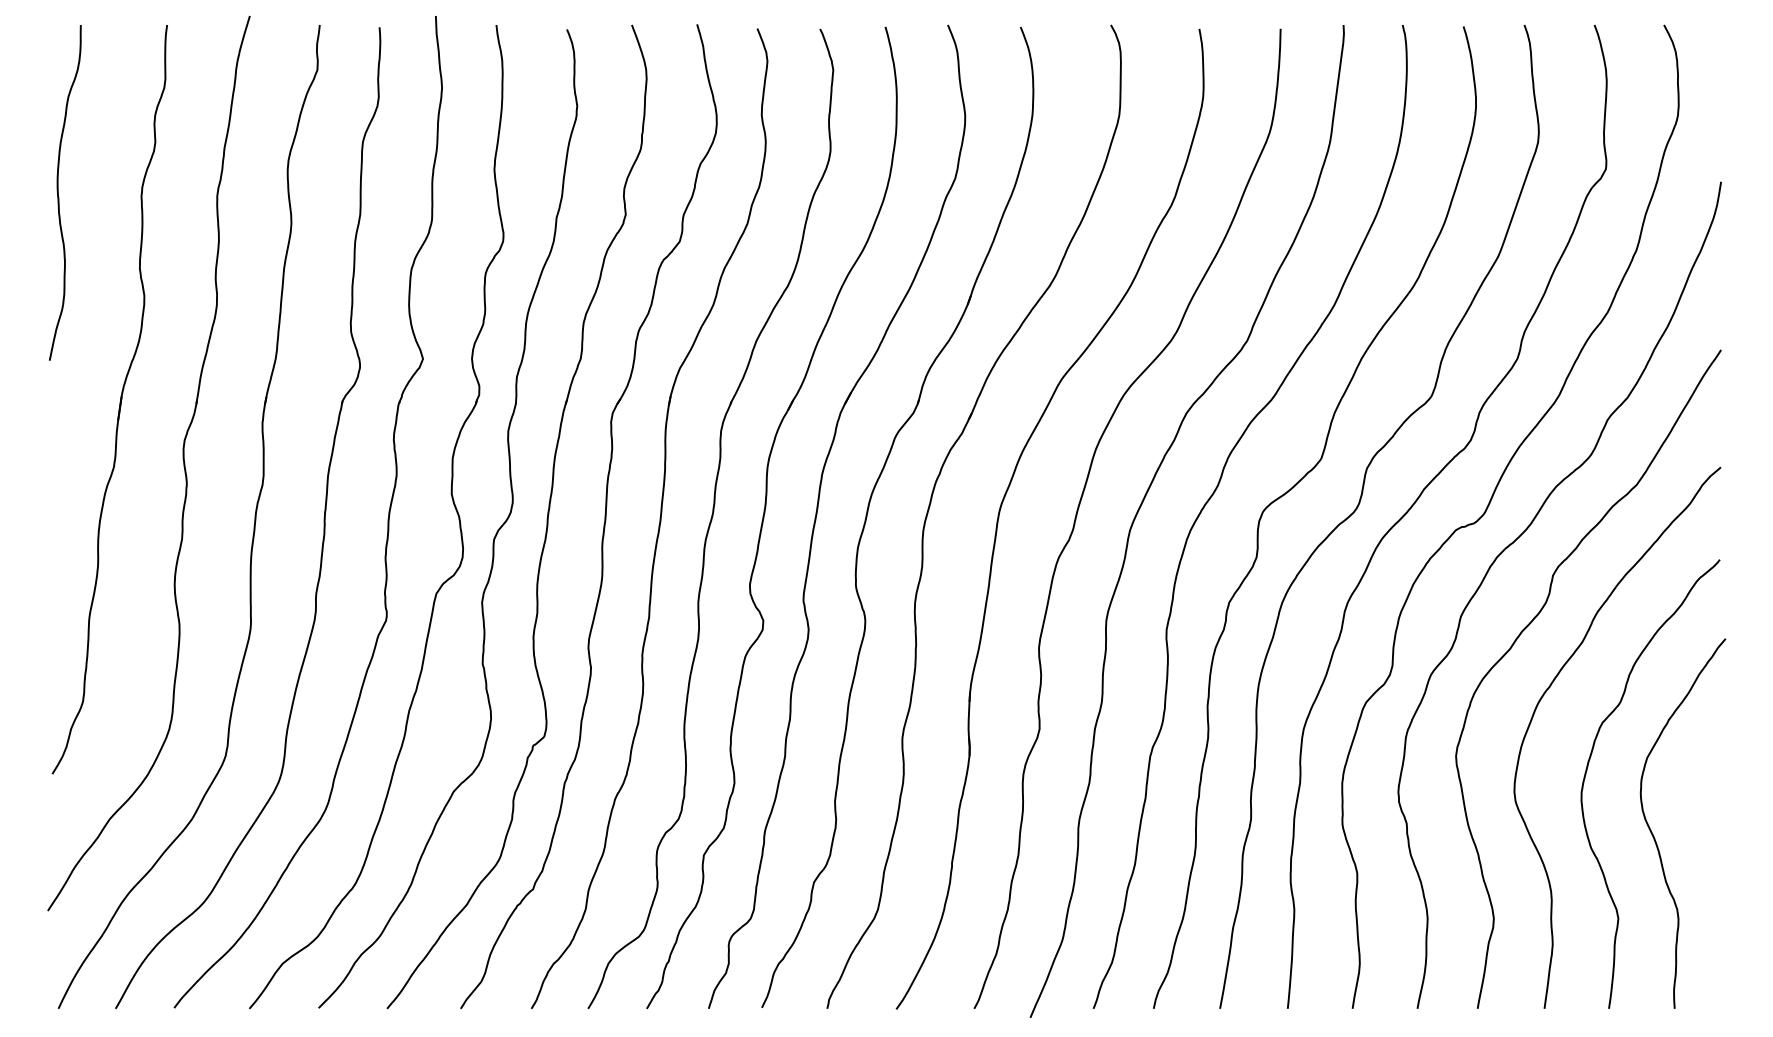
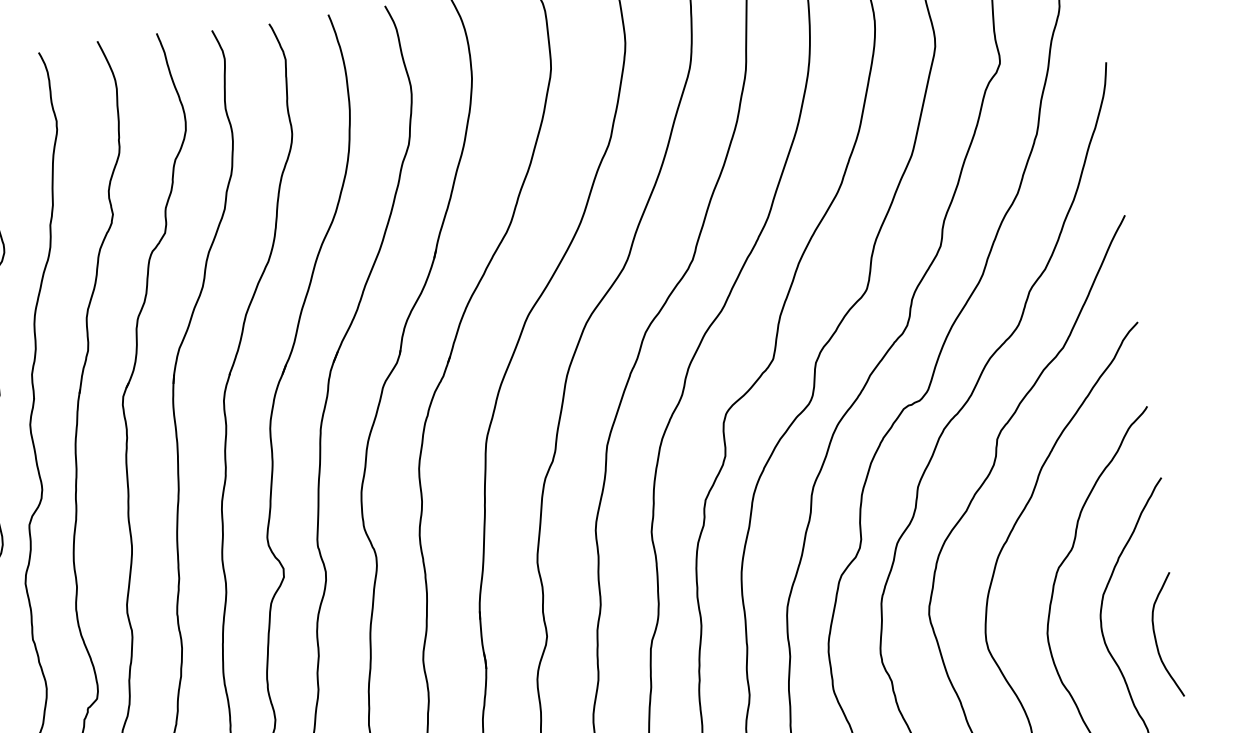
curve: (1698, 810) -> (1155, 637), added

